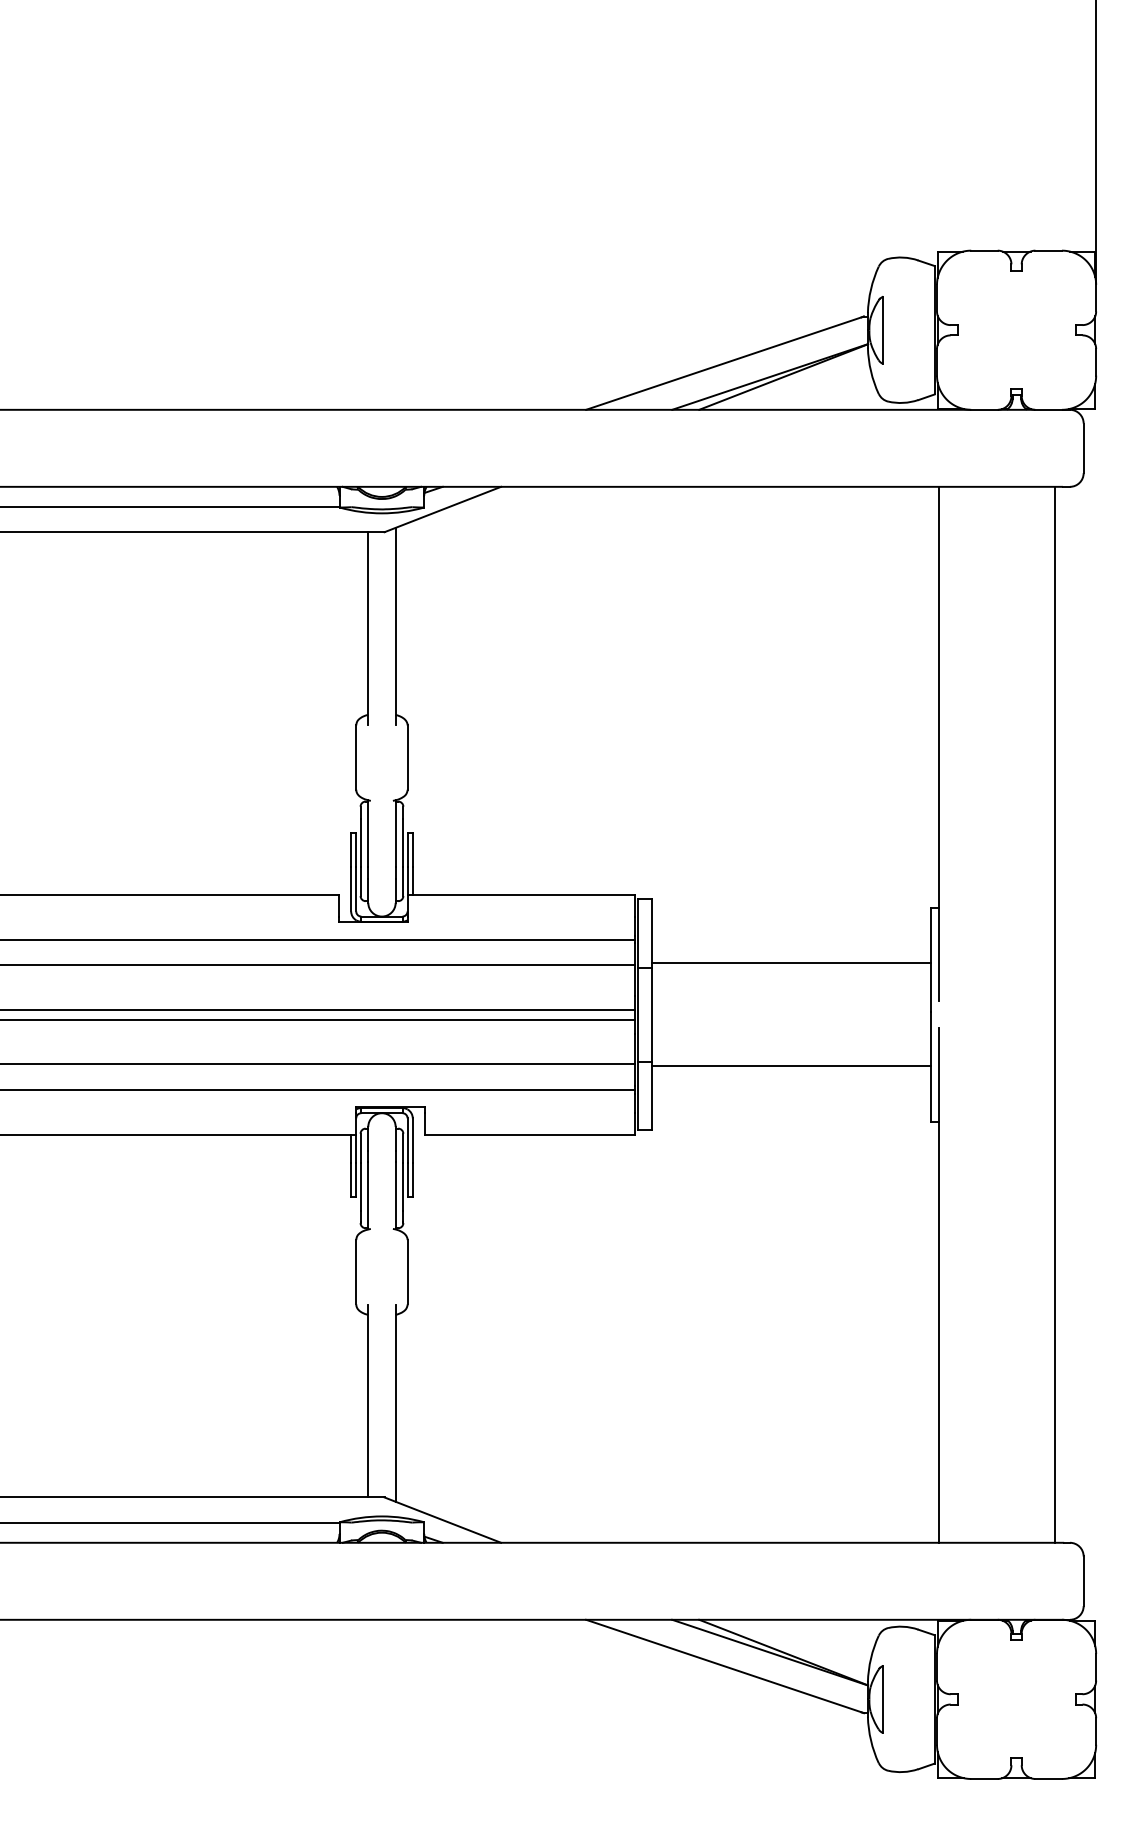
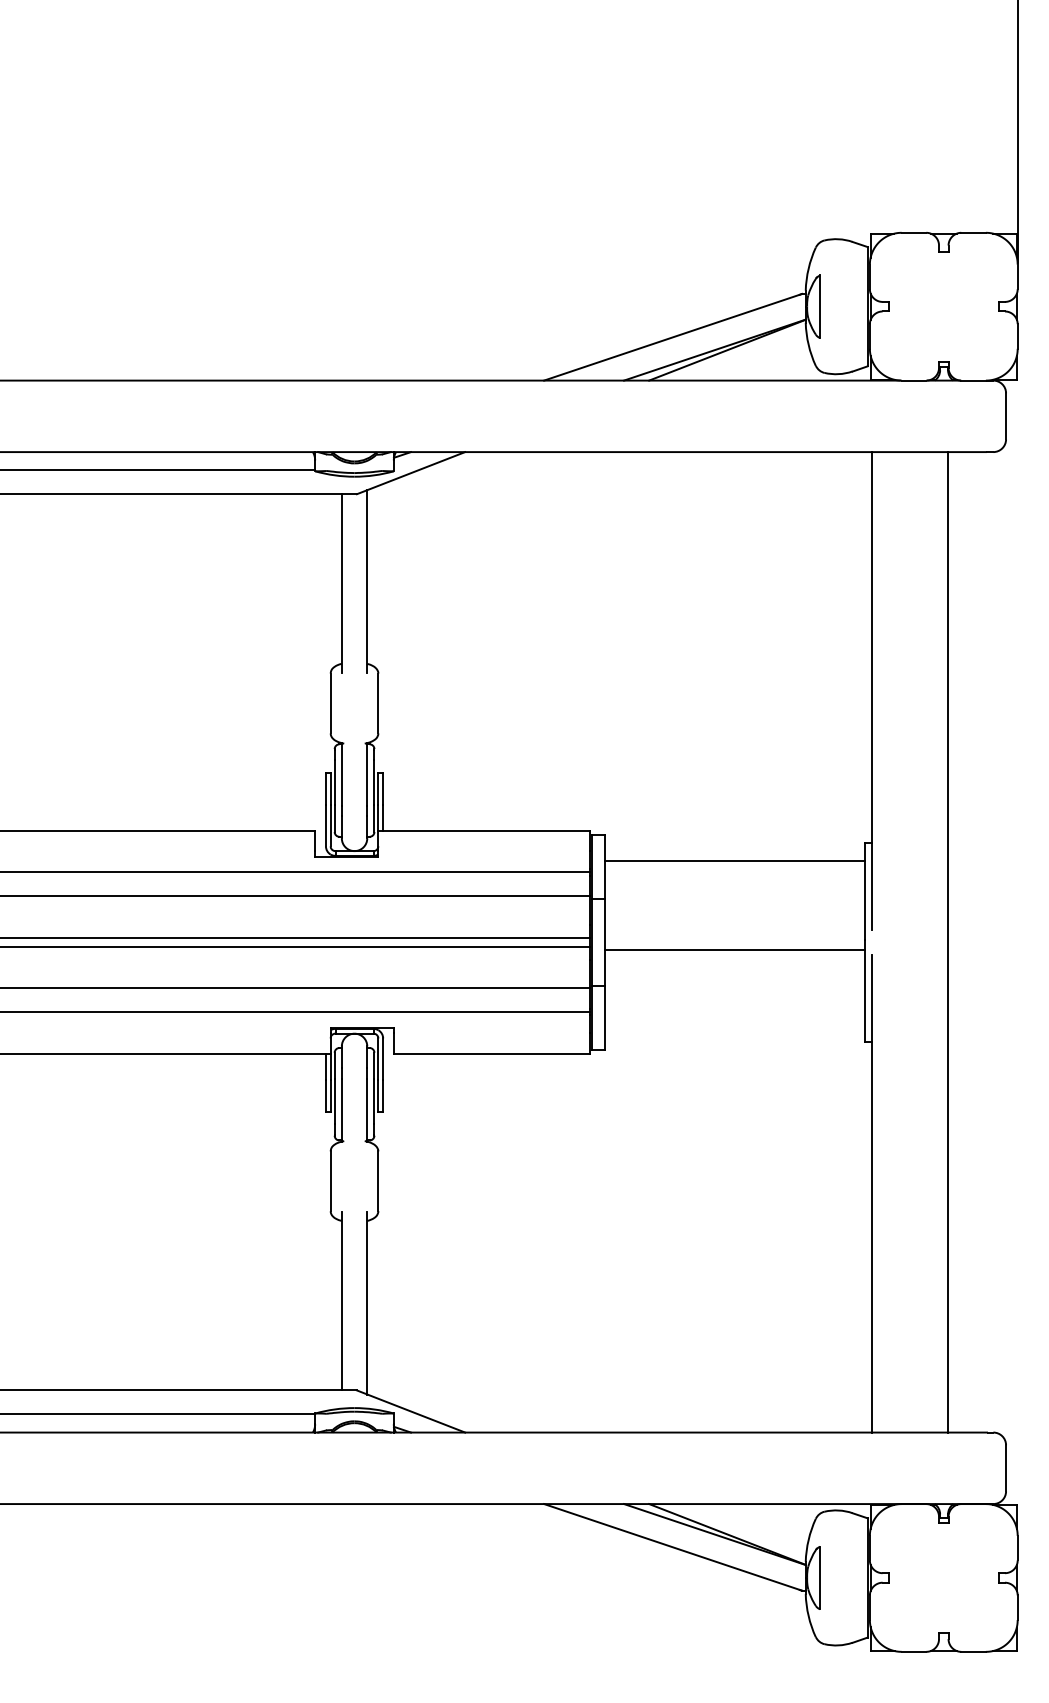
line: (791, 963) -> (734, 861), moved
line: (1055, 1014) -> (948, 942), moved
line: (791, 1066) -> (734, 950), moved

